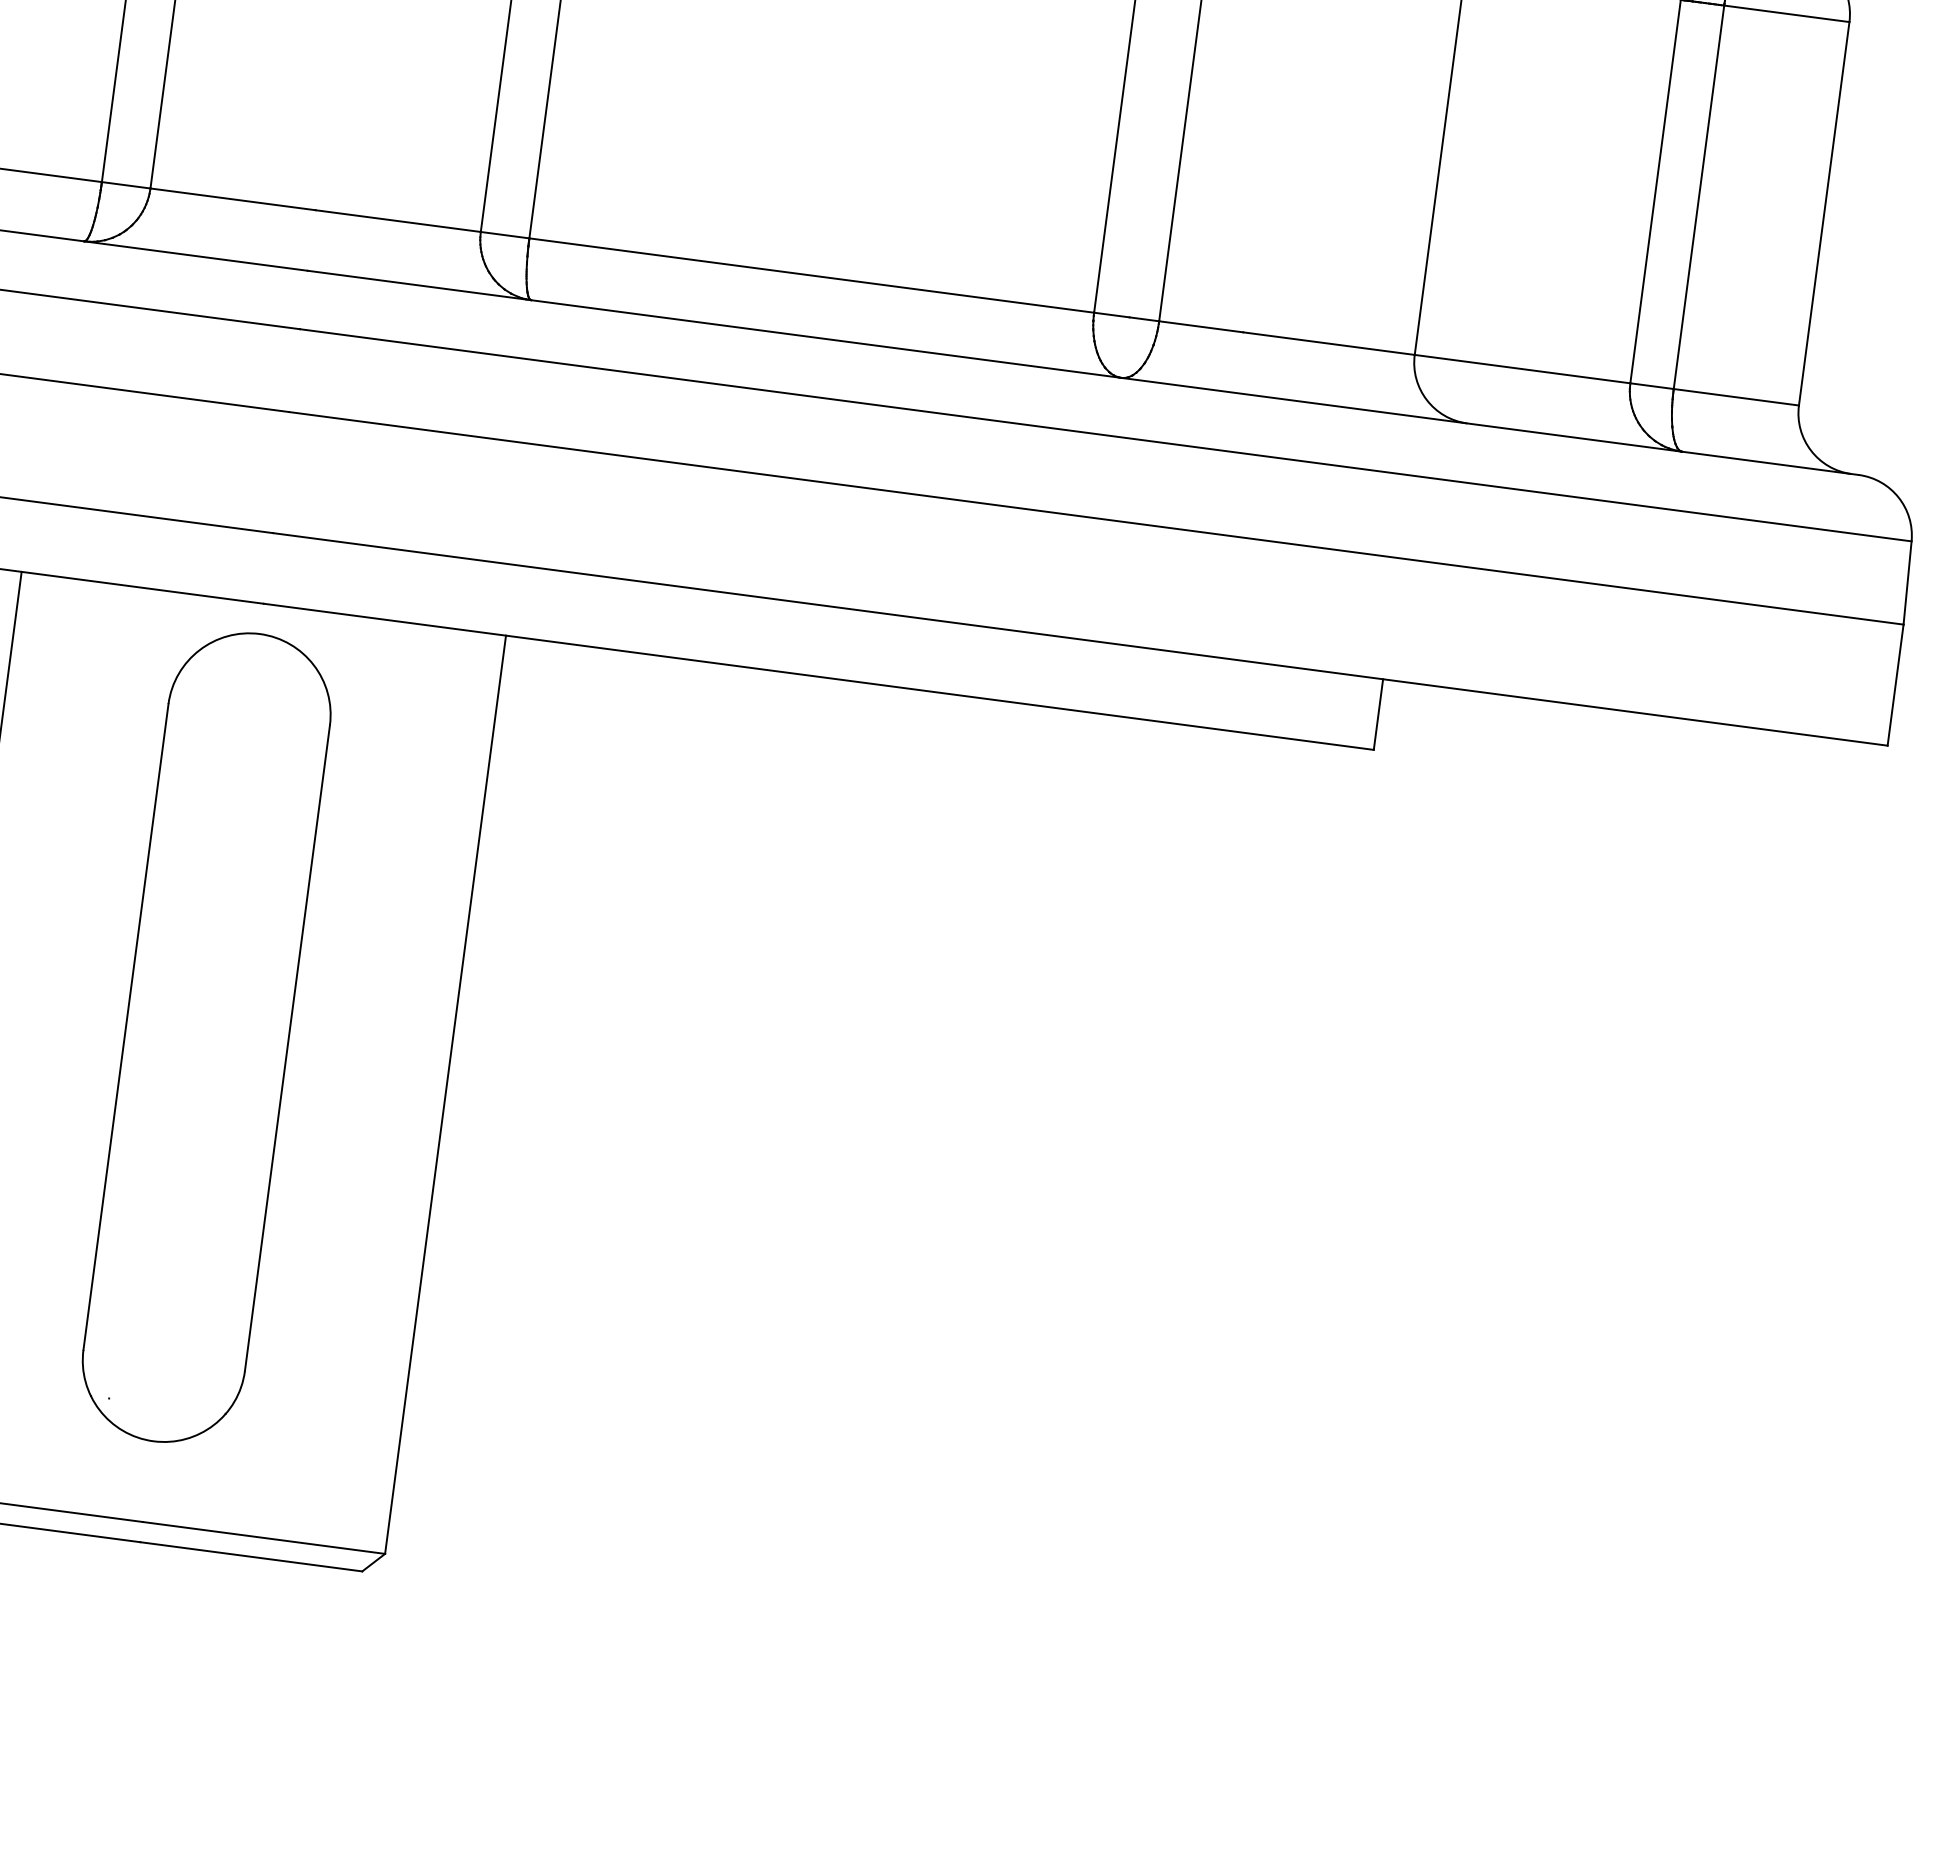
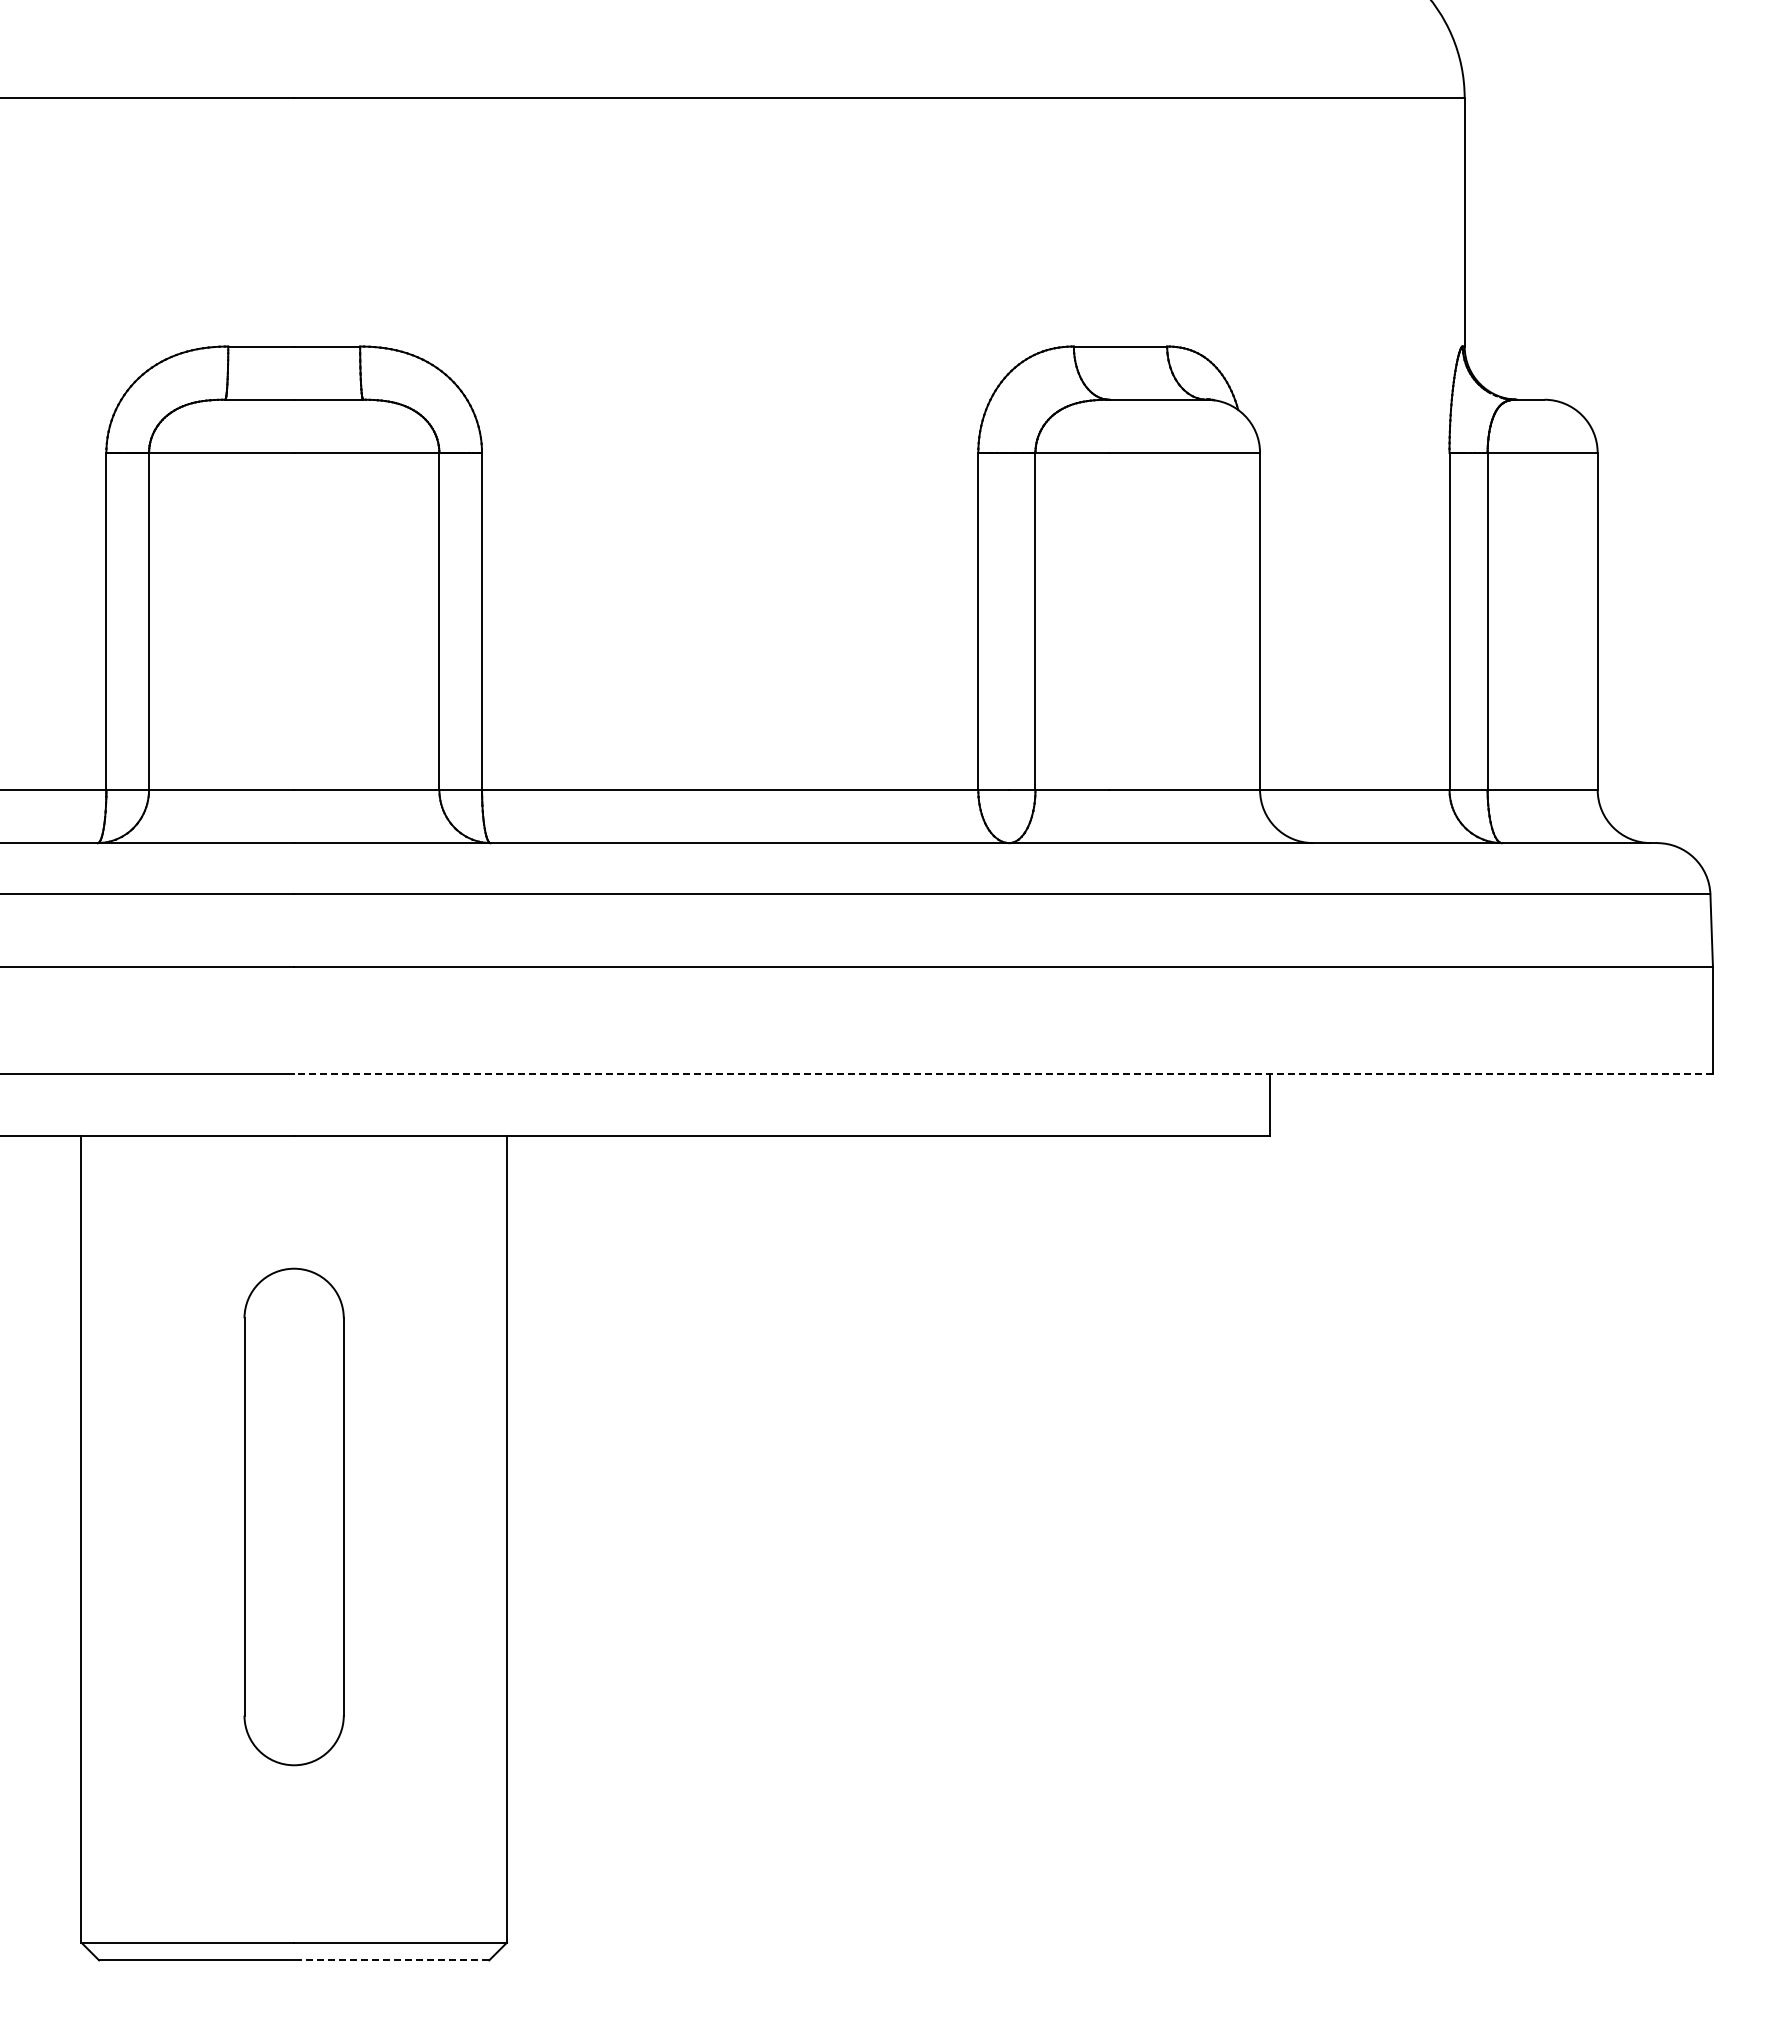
line: (1080, 639) -> (1003, 1073), solid -> dashed
part: (205, 1036) -> (293, 1516), size x0.7
line: (250, 1556) -> (391, 1960), solid -> dashed

